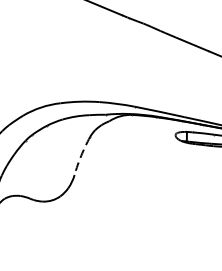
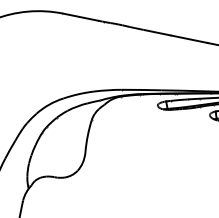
arc: (81, 155) -> (87, 135), dashed -> solid

